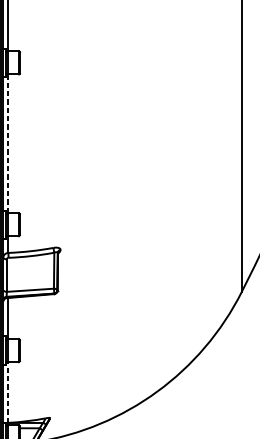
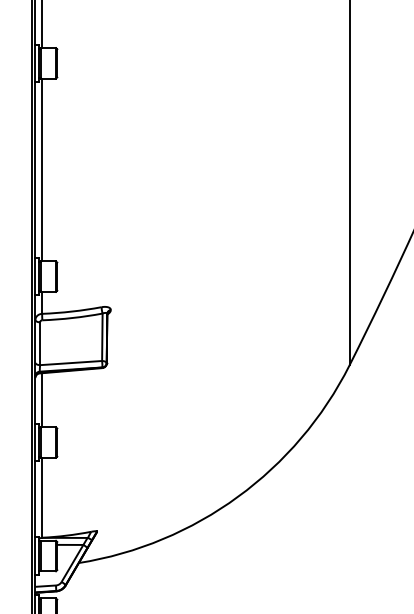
line: (8, 143) -> (42, 169), dashed -> solid
line: (8, 392) -> (42, 497), dashed -> solid

